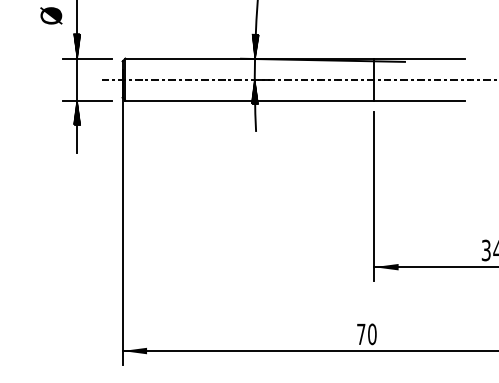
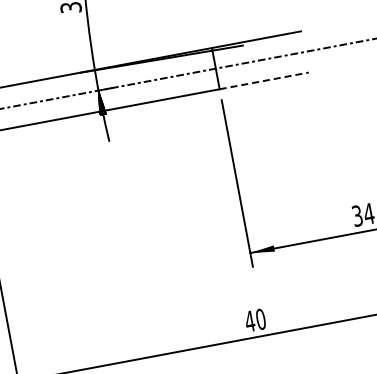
hatch: (255, 46) -> (93, 57), removed
line: (419, 100) -> (264, 80), solid -> dashed
text: (360, 333) -> (249, 320), 70 -> 40

